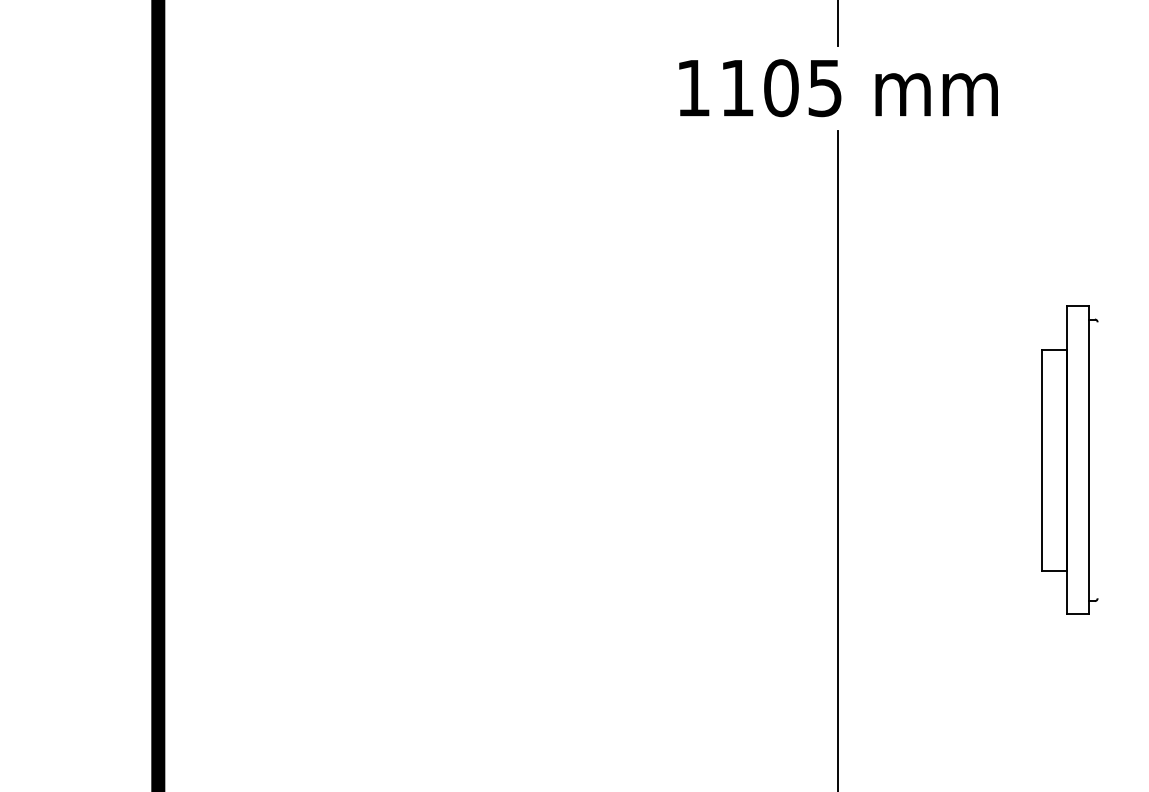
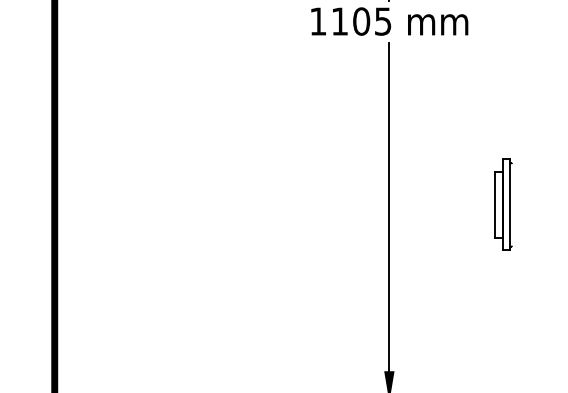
part: (1069, 459) -> (503, 204), size x0.6

